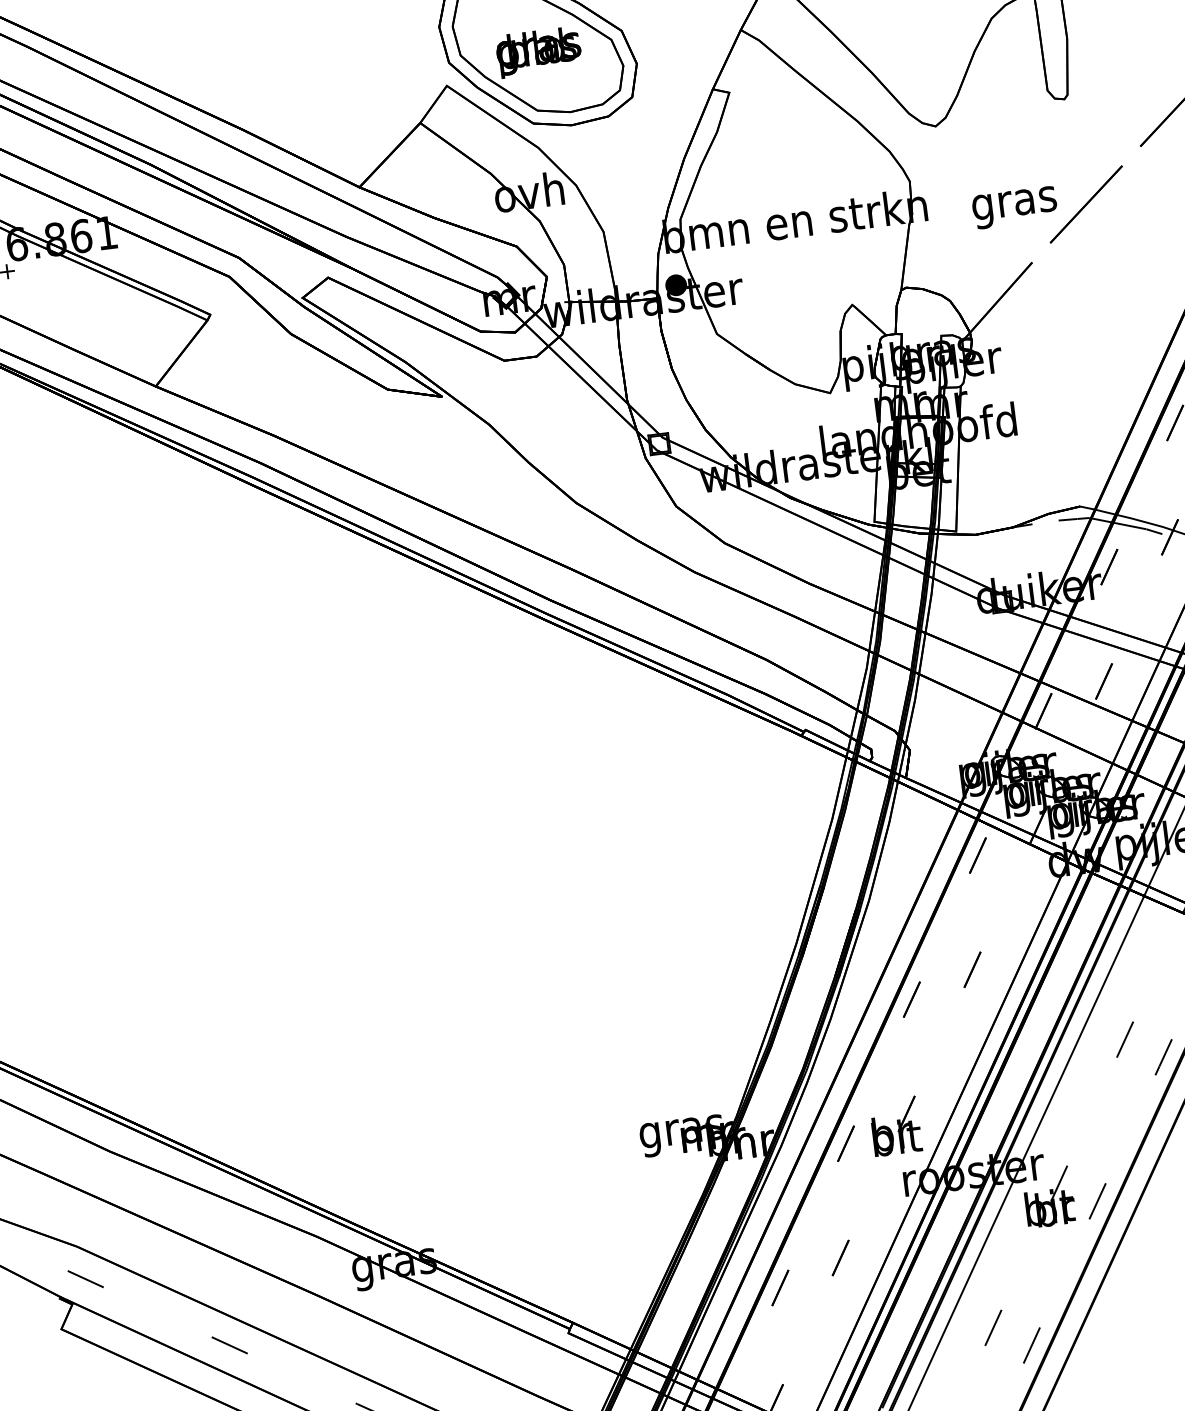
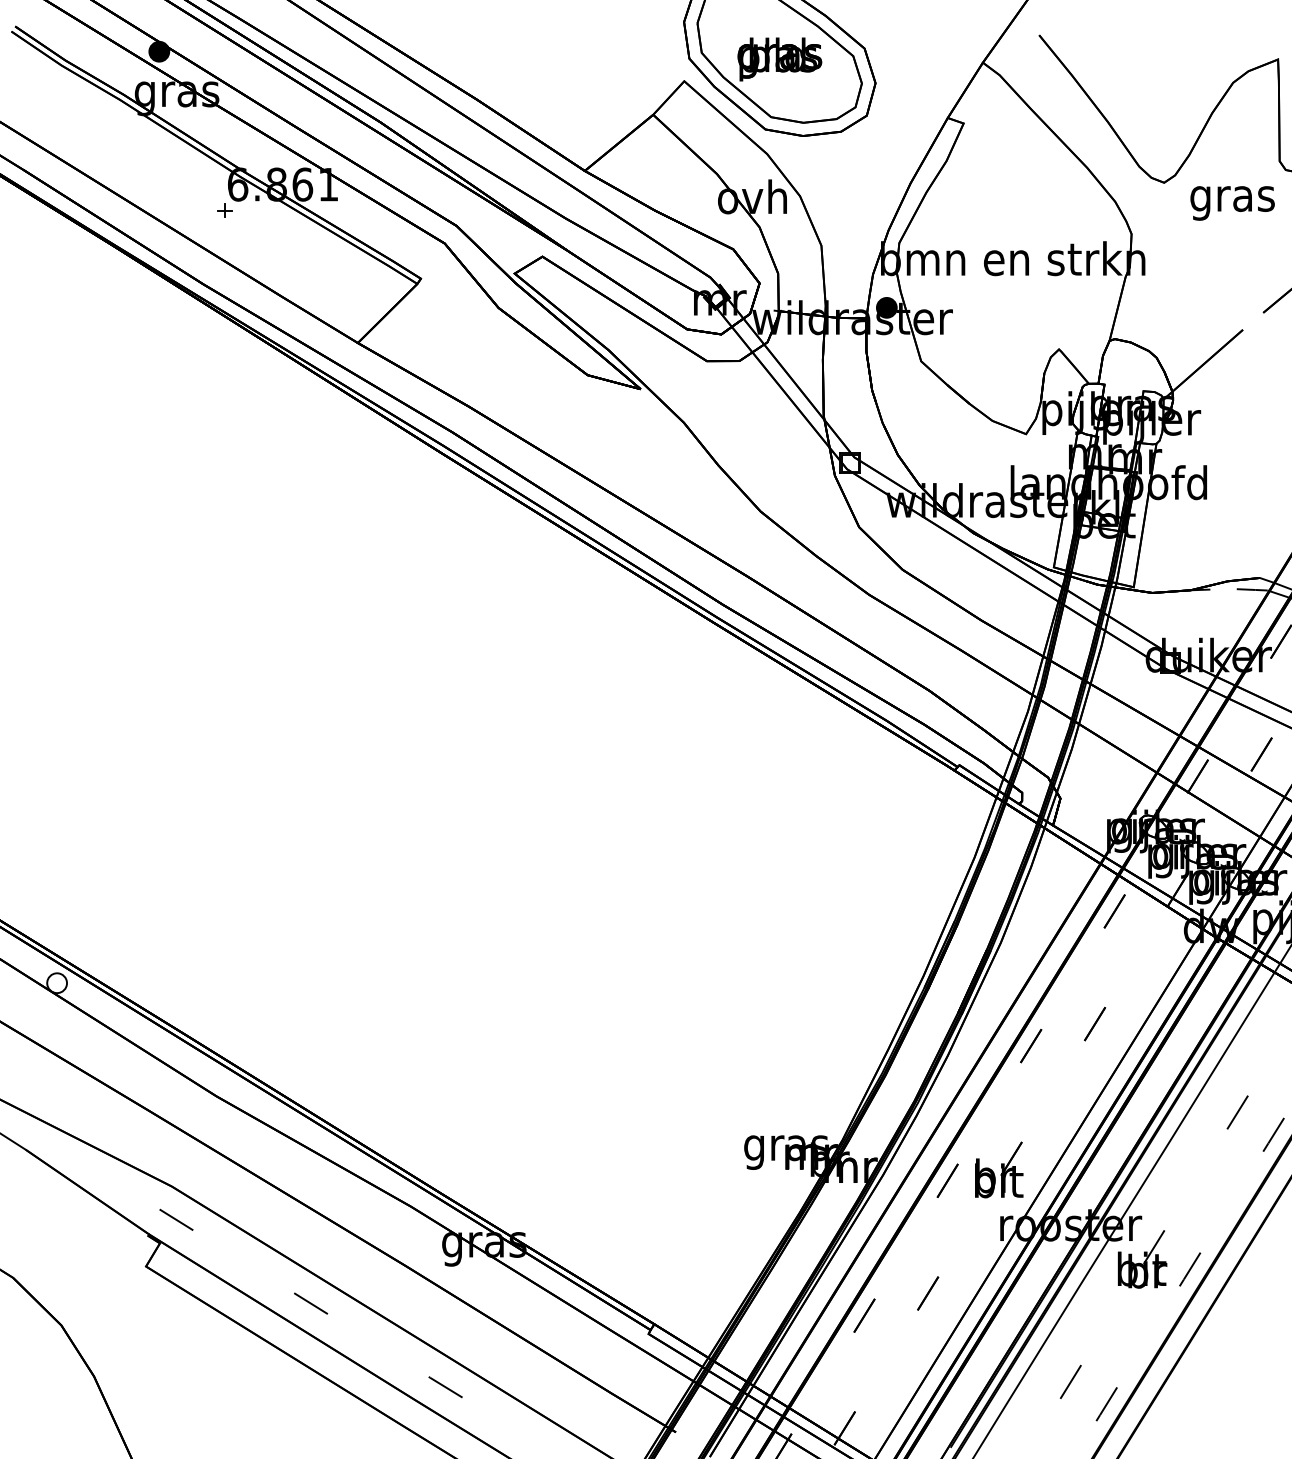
text: (1014, 207) -> (1232, 203), moved

